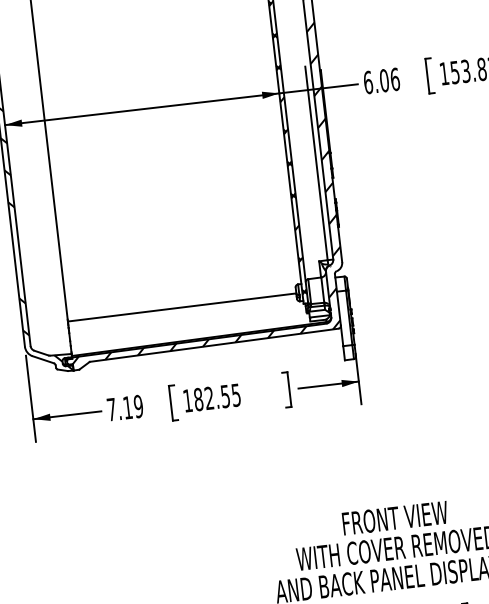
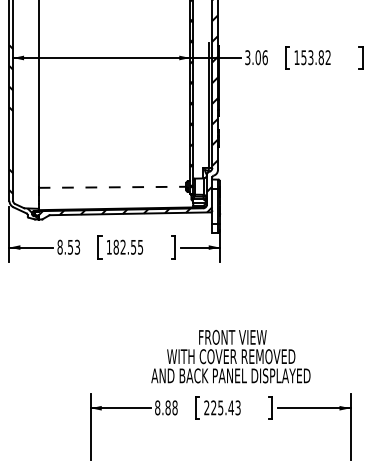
text: (367, 82) -> (247, 57), 6.06 -> 3.06
line: (182, 307) -> (112, 187), solid -> dashed
text: (124, 406) -> (68, 246), 7.19 -> 8.53

